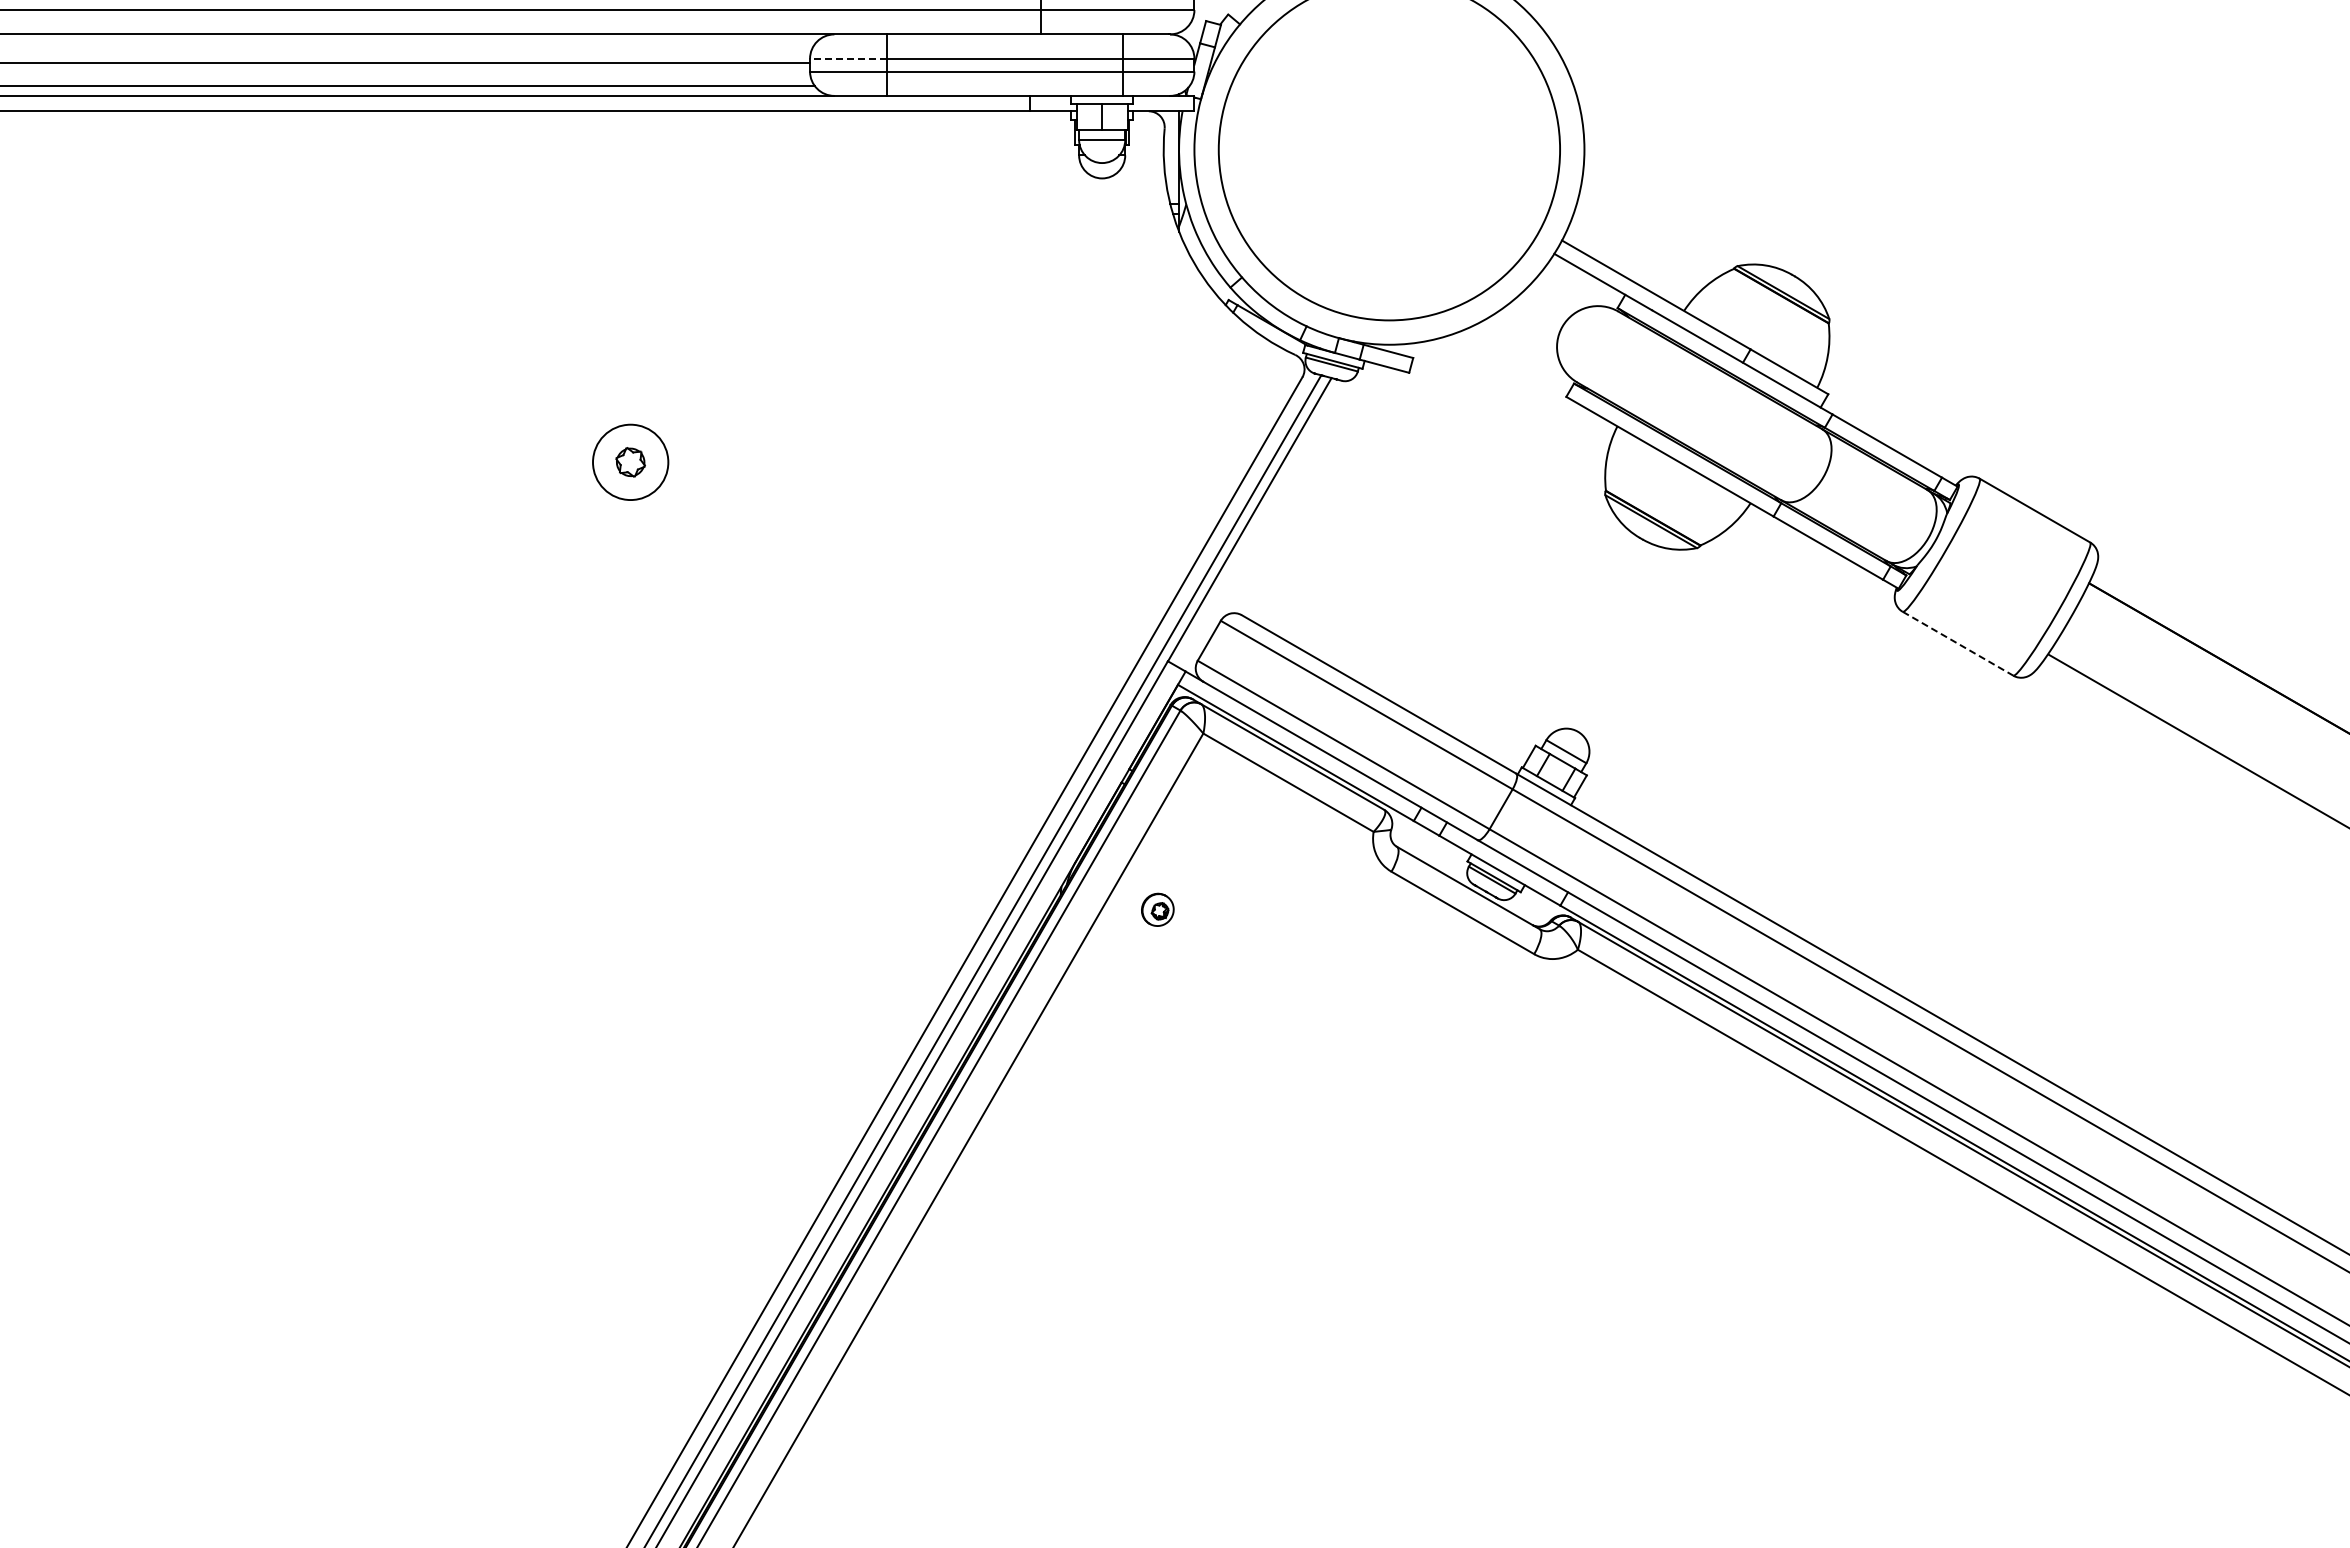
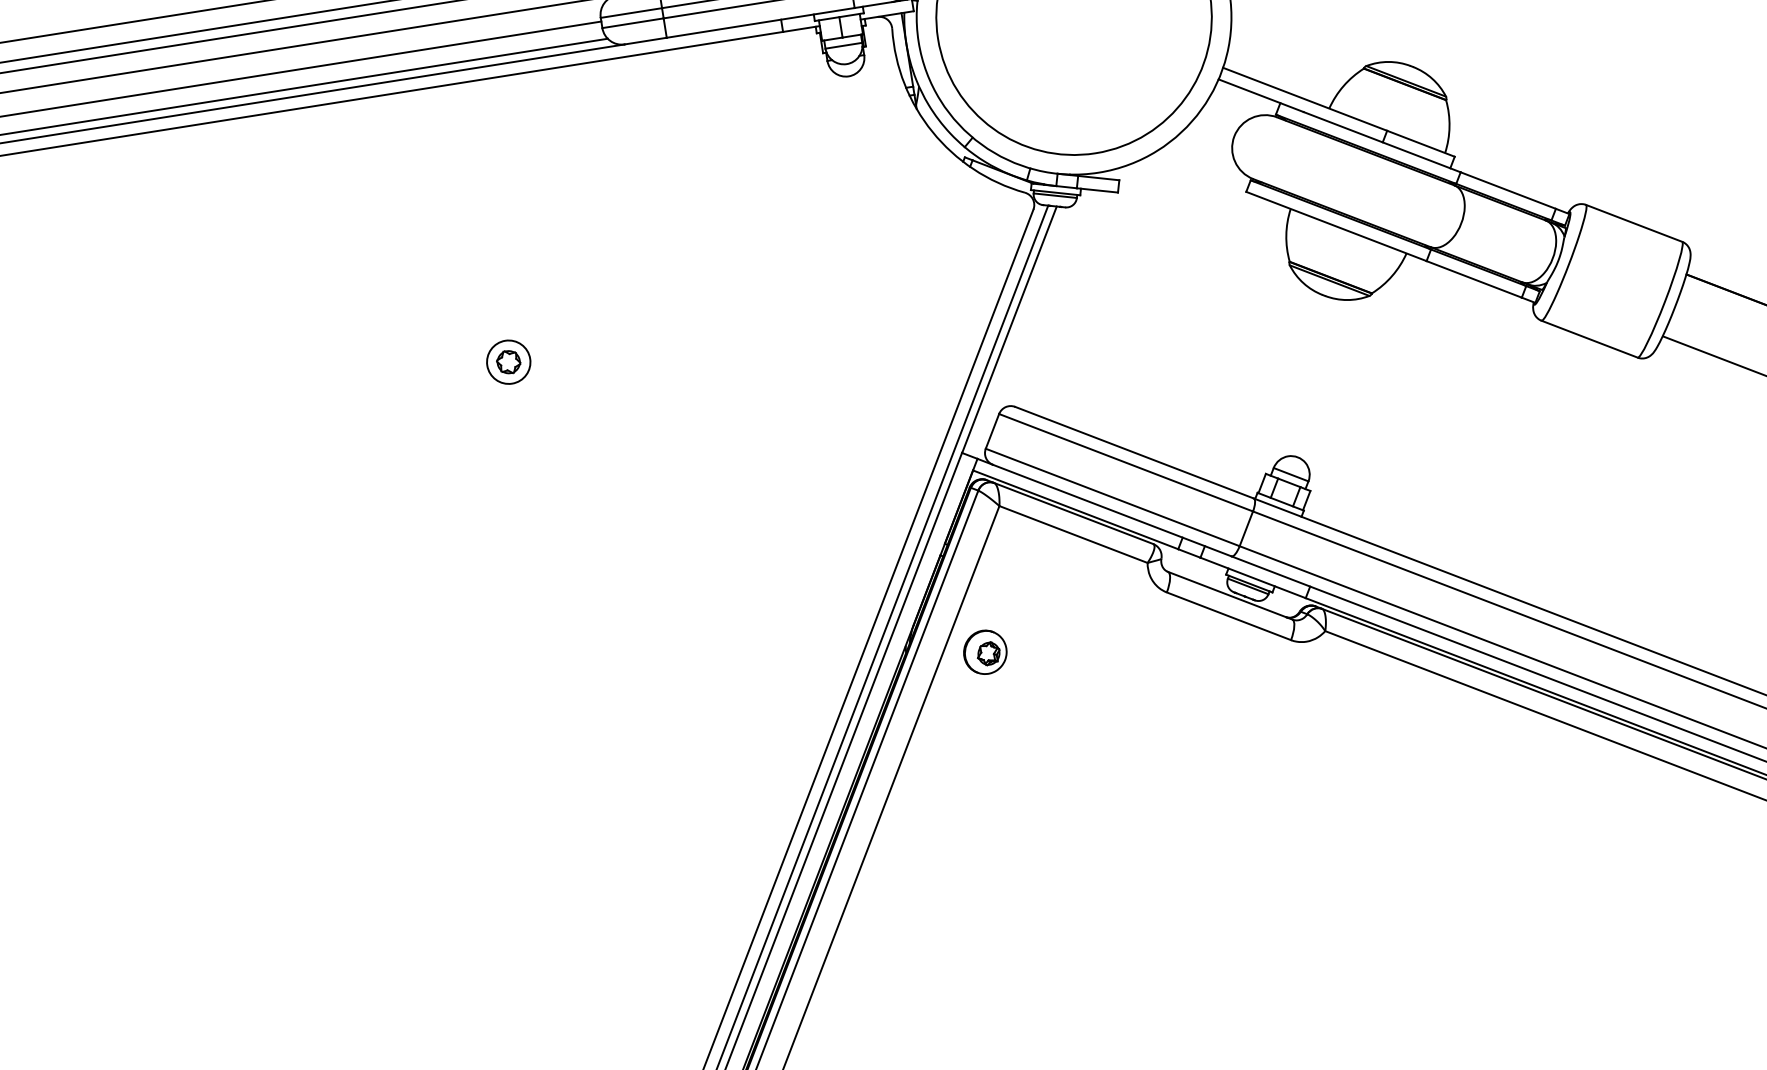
line: (847, 58) -> (630, 12), dashed -> solid
circle: (630, 462) -> (508, 362), size x0.71
line: (1958, 643) -> (1589, 338), dashed -> solid
part: (1157, 909) -> (985, 652), size x1.67

